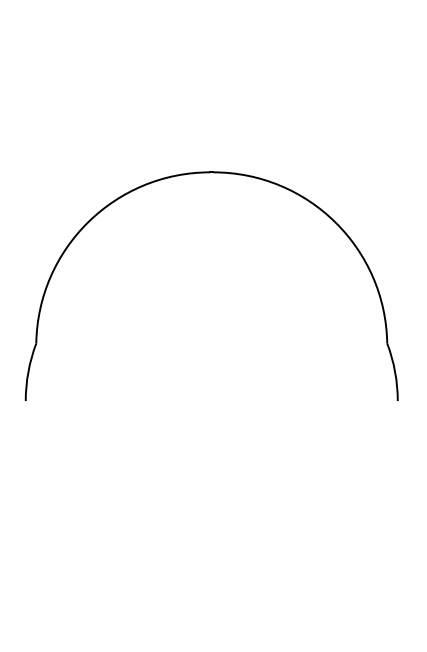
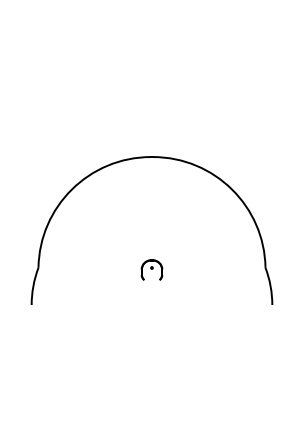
part: (210, 346) -> (151, 269), added

